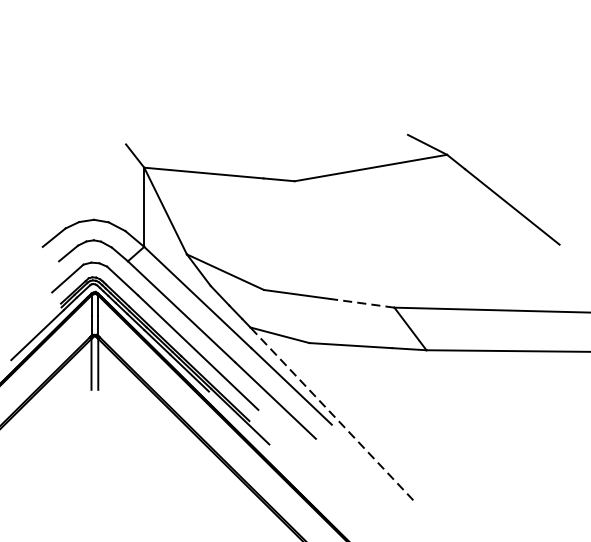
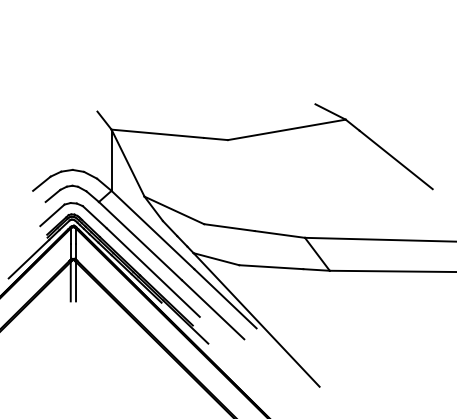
line: (361, 303) -> (279, 234), dashed -> solid
line: (331, 413) -> (256, 319), dashed -> solid

